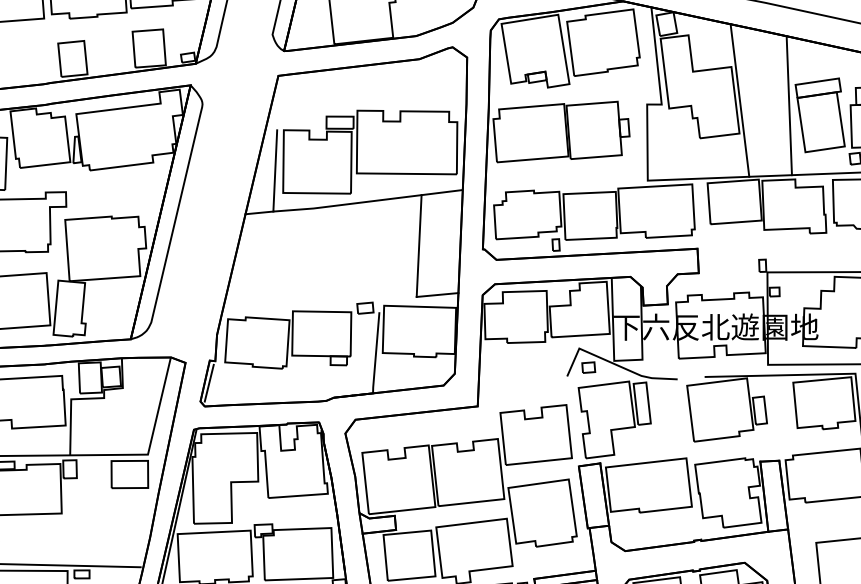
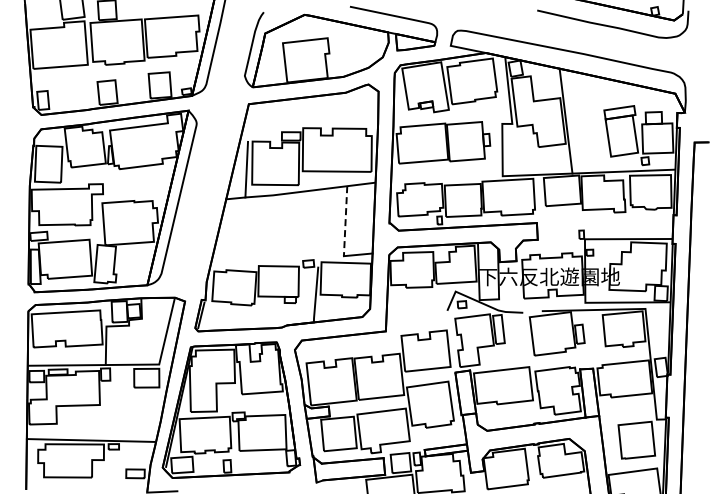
line: (788, 105) -> (599, 124), removed
line: (419, 246) -> (345, 221), solid -> dashed

